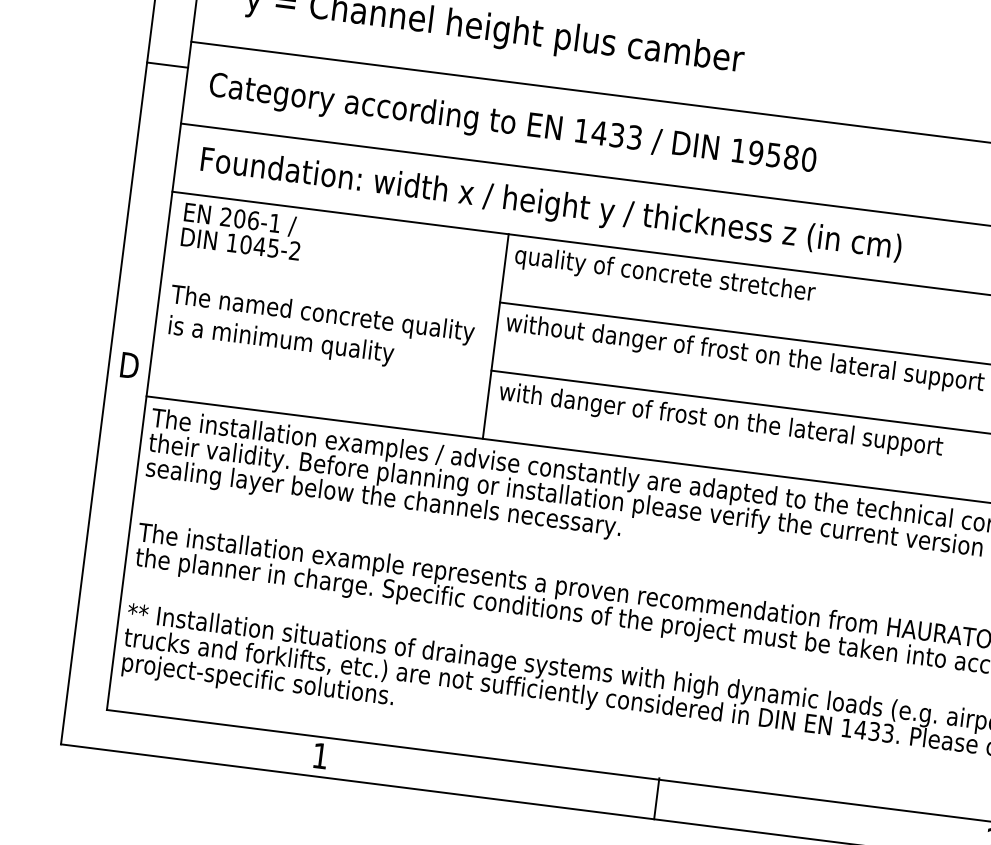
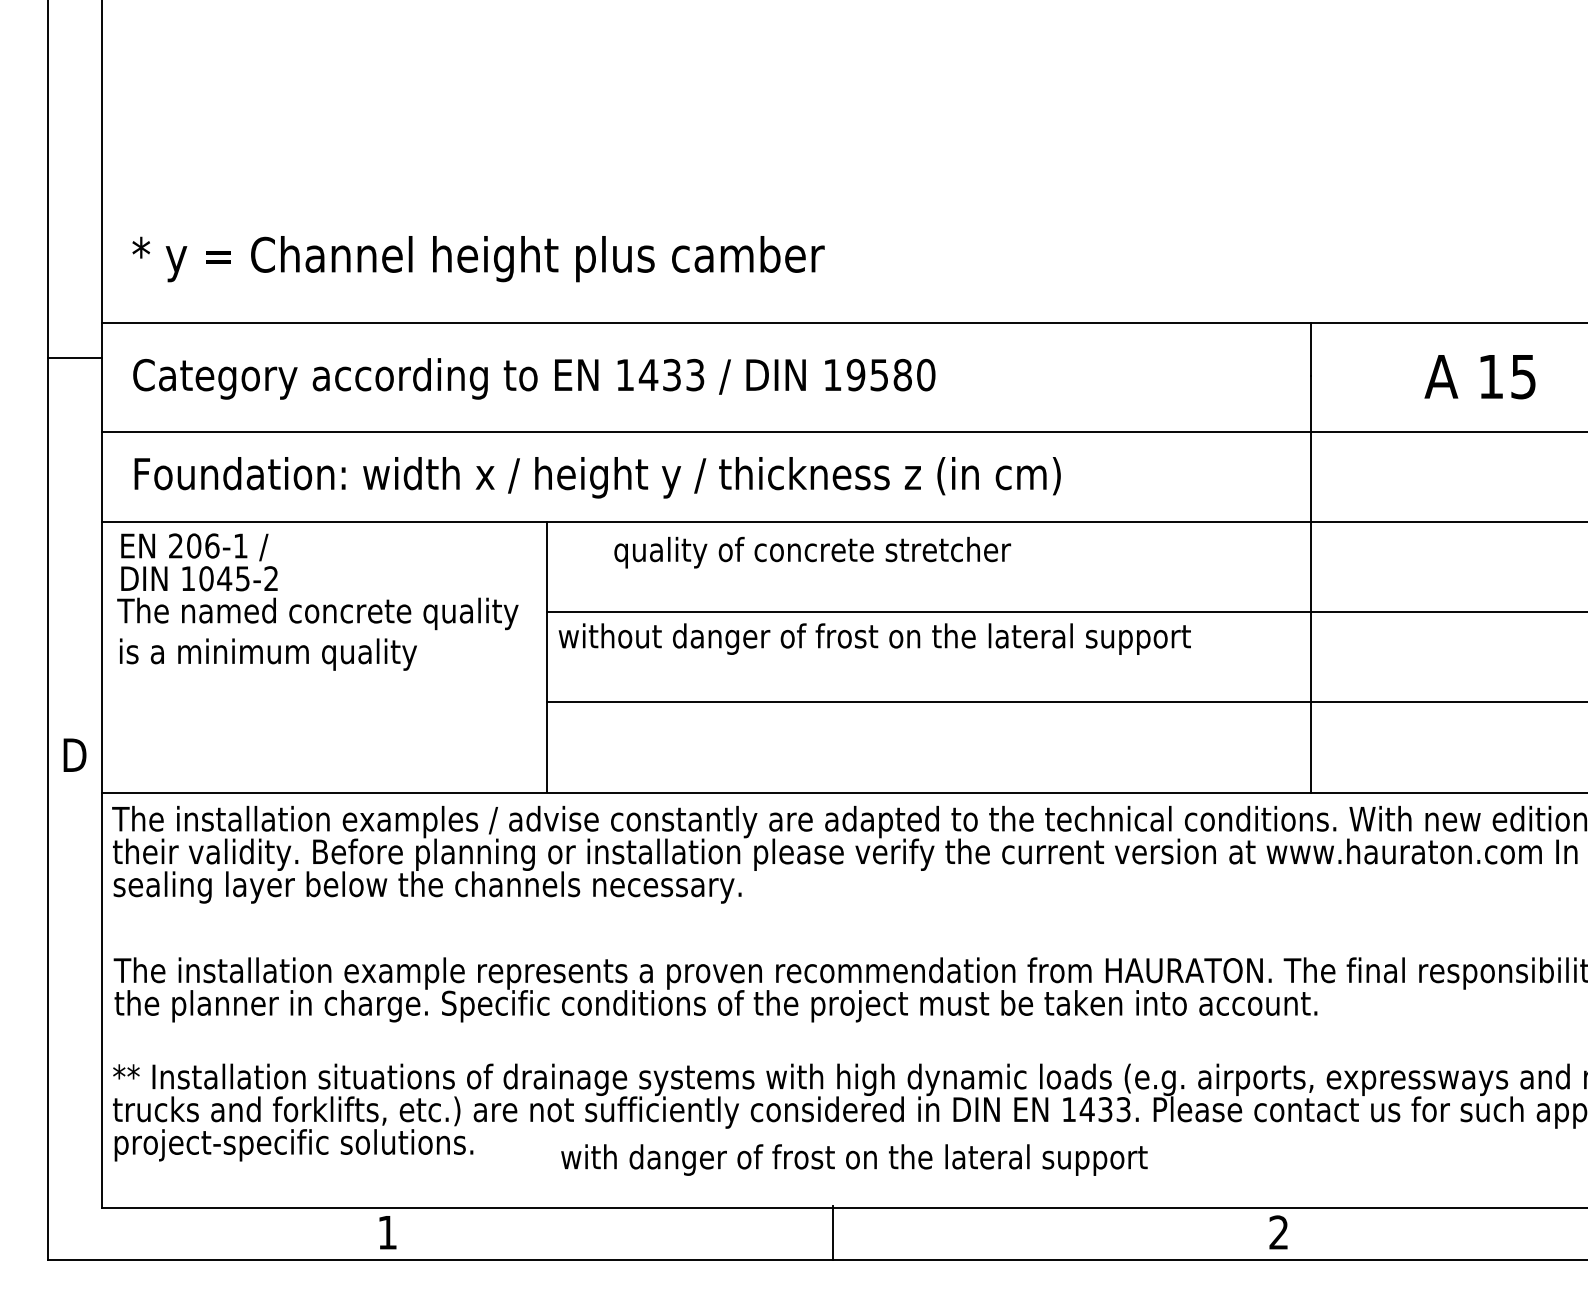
text: (665, 275) -> (812, 552), moved
text: (320, 329) -> (317, 633), moved
text: (721, 420) -> (854, 1159), moved

